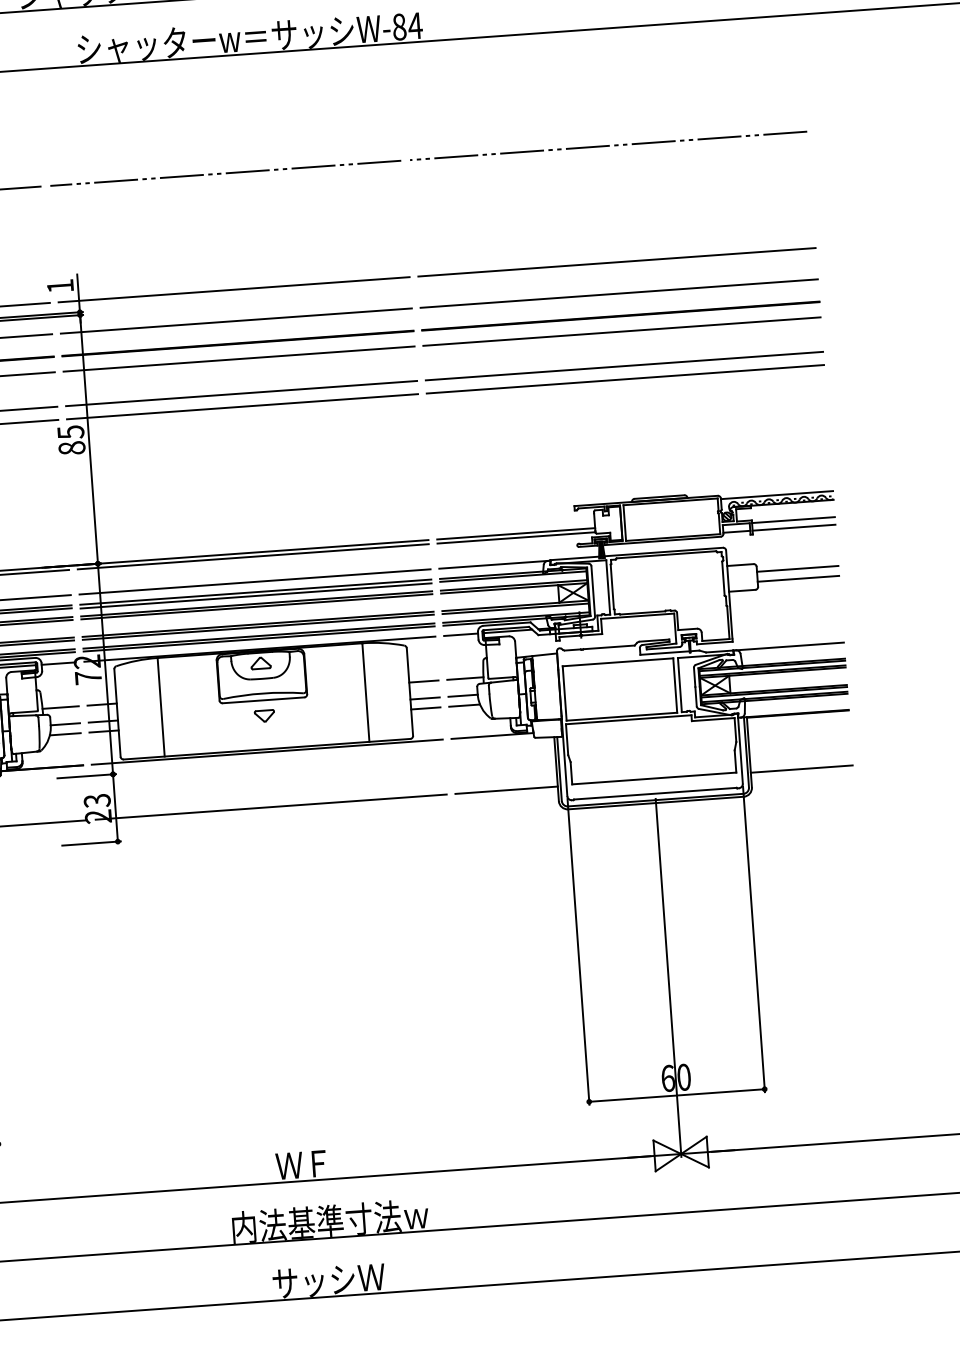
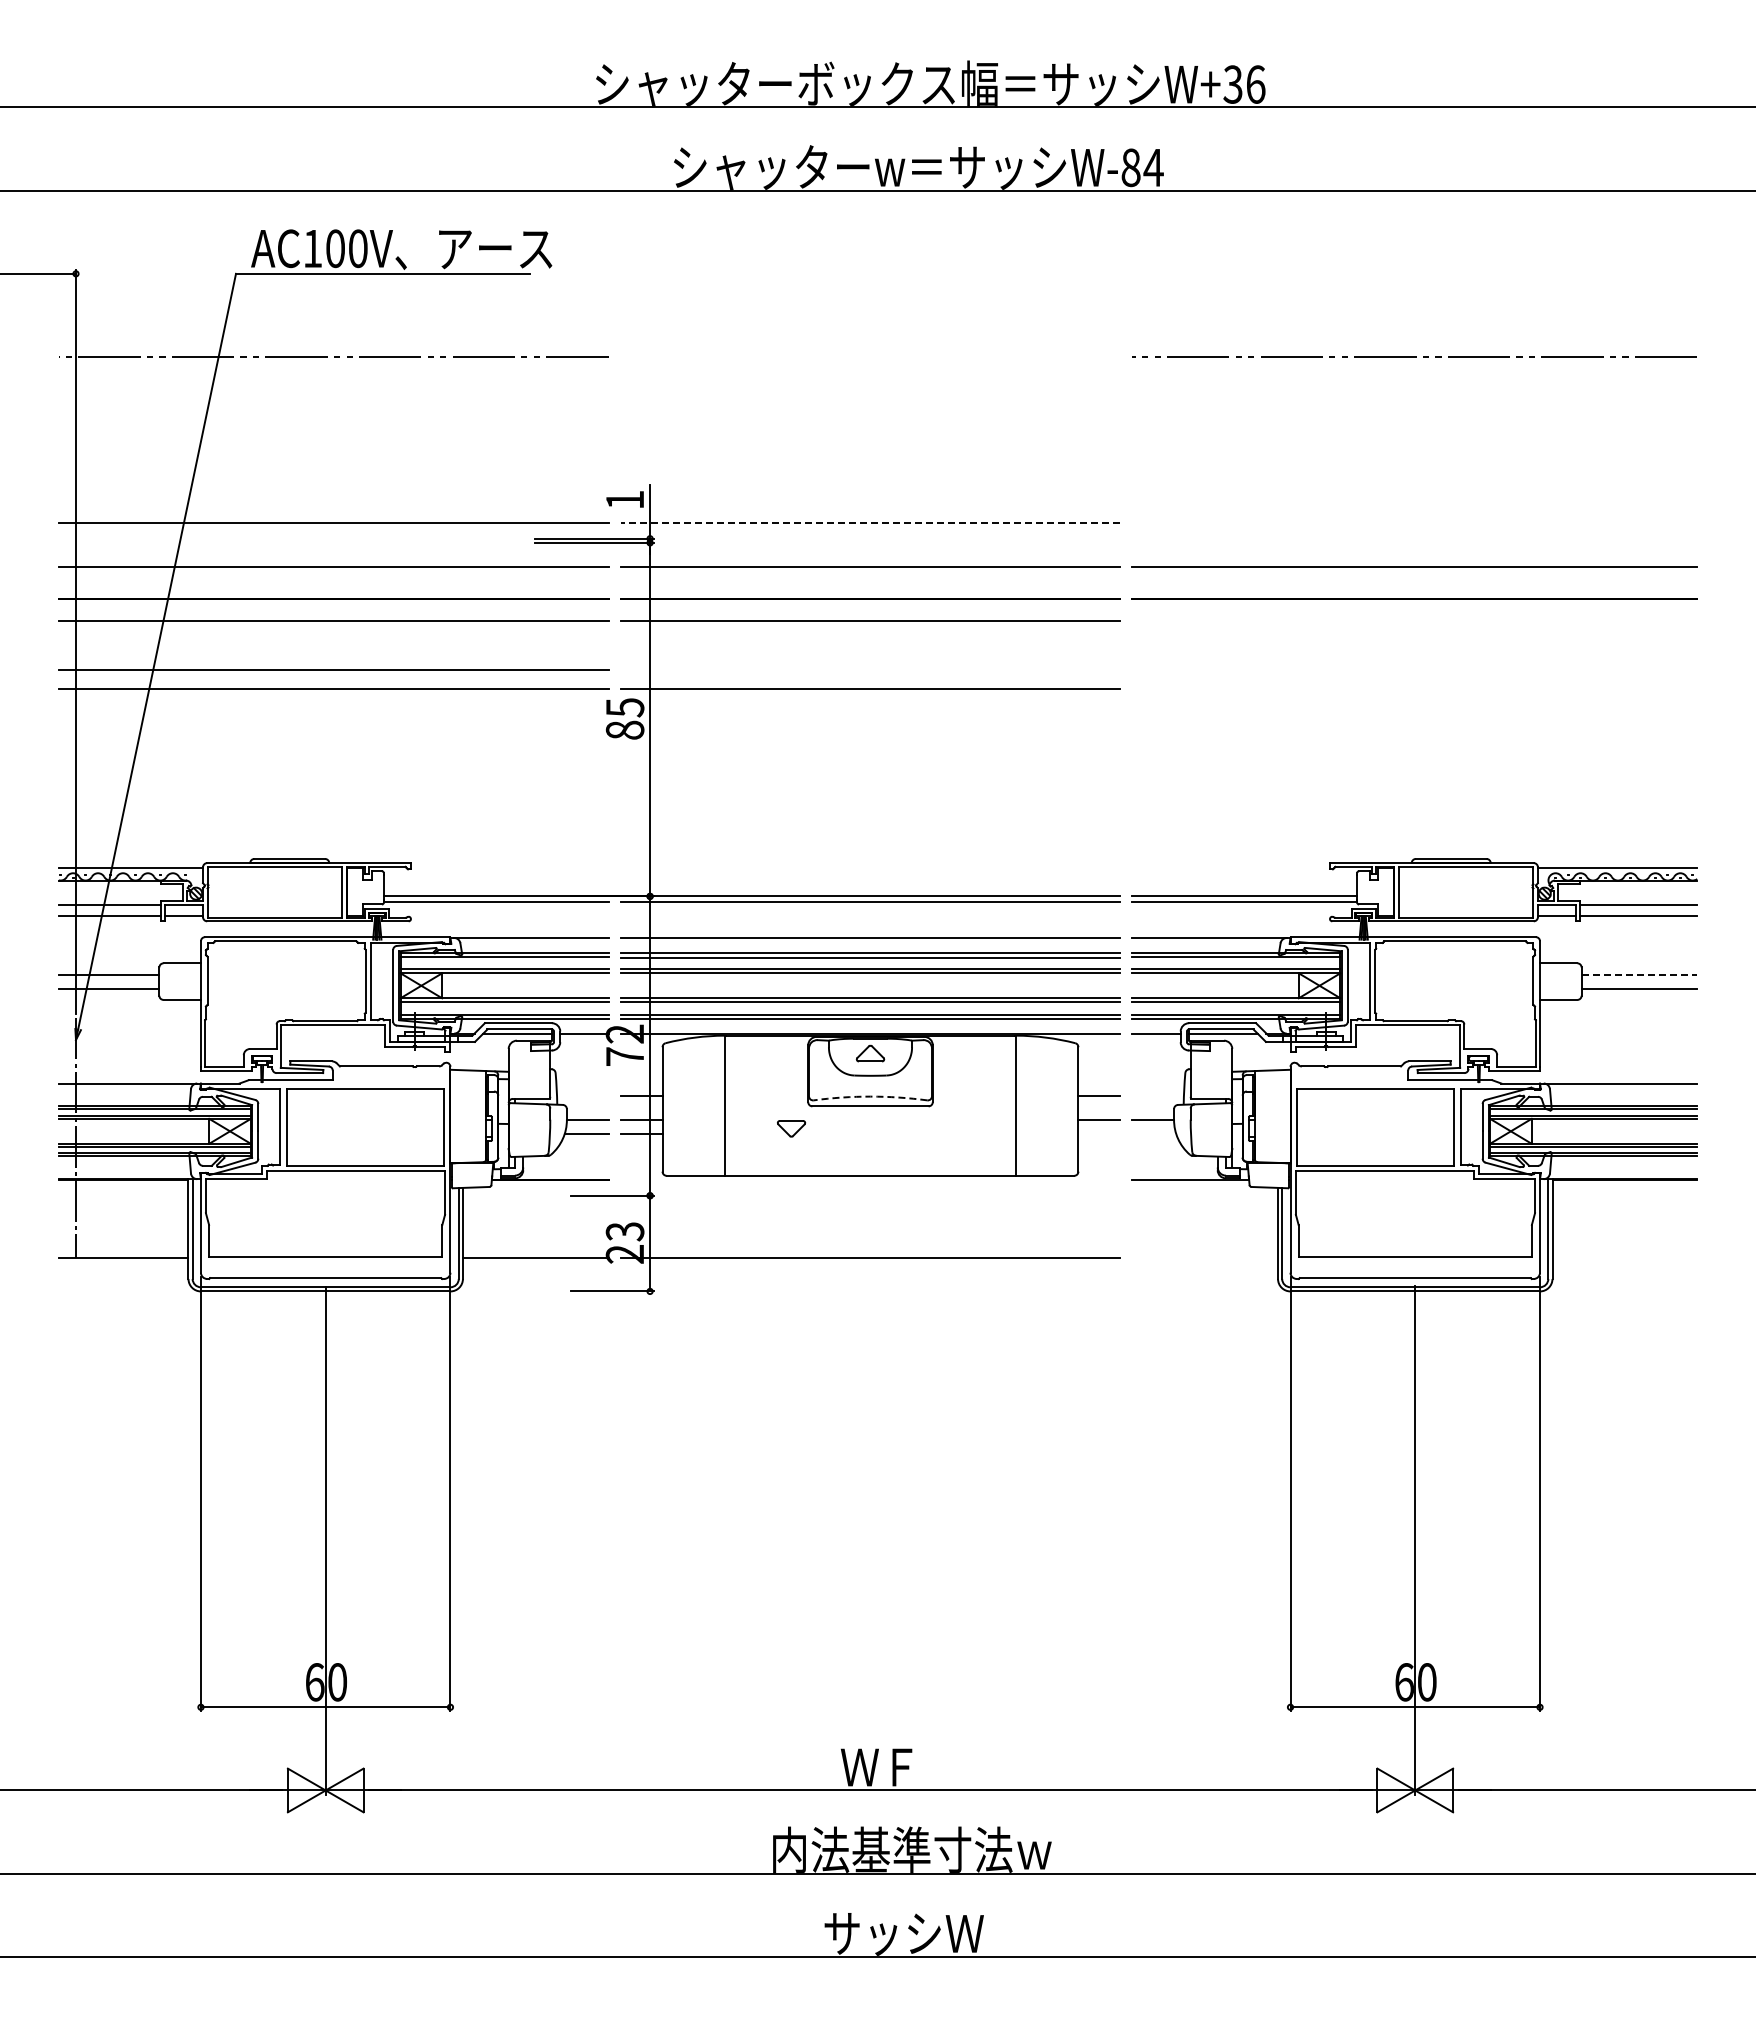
line: (225, 172) -> (870, 356), removed
line: (616, 262) -> (1414, 522), removed
line: (234, 289) -> (870, 522), solid -> dashed
line: (621, 331) -> (1414, 621), removed
line: (624, 366) -> (1414, 670), removed
line: (625, 379) -> (1414, 688), removed
line: (241, 393) -> (870, 670), removed
line: (797, 568) -> (1639, 974), solid -> dashed
line: (464, 678) -> (1157, 1095), removed
arc: (263, 693) -> (870, 1096), solid -> dashed
line: (464, 705) -> (1154, 1134), removed
line: (60, 707) -> (582, 1095), removed
line: (426, 708) -> (1099, 1134), removed
part: (264, 715) -> (791, 1128), moved
line: (267, 752) -> (870, 1180), removed
line: (801, 769) -> (1624, 1258), removed
line: (506, 790) -> (1205, 1258), removed

